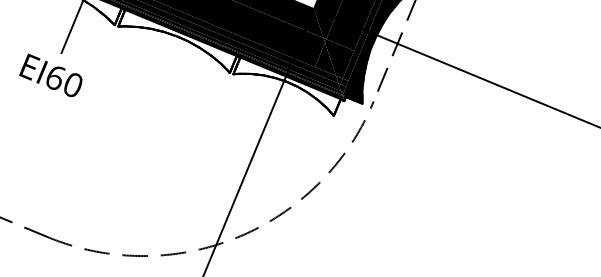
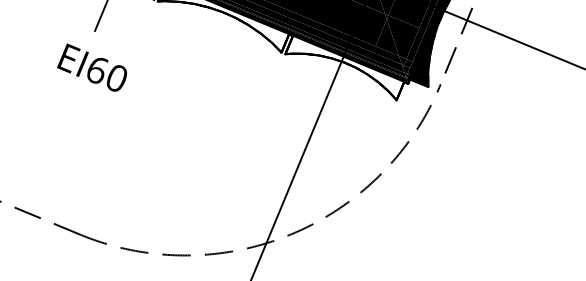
text: (50, 74) -> (91, 66), moved

